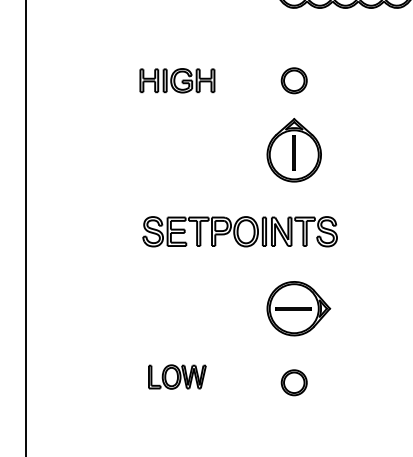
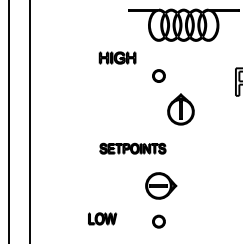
part: (177, 79) -> (117, 57), moved
part: (293, 150) -> (180, 109), moved
part: (239, 231) -> (132, 148), size x0.7

